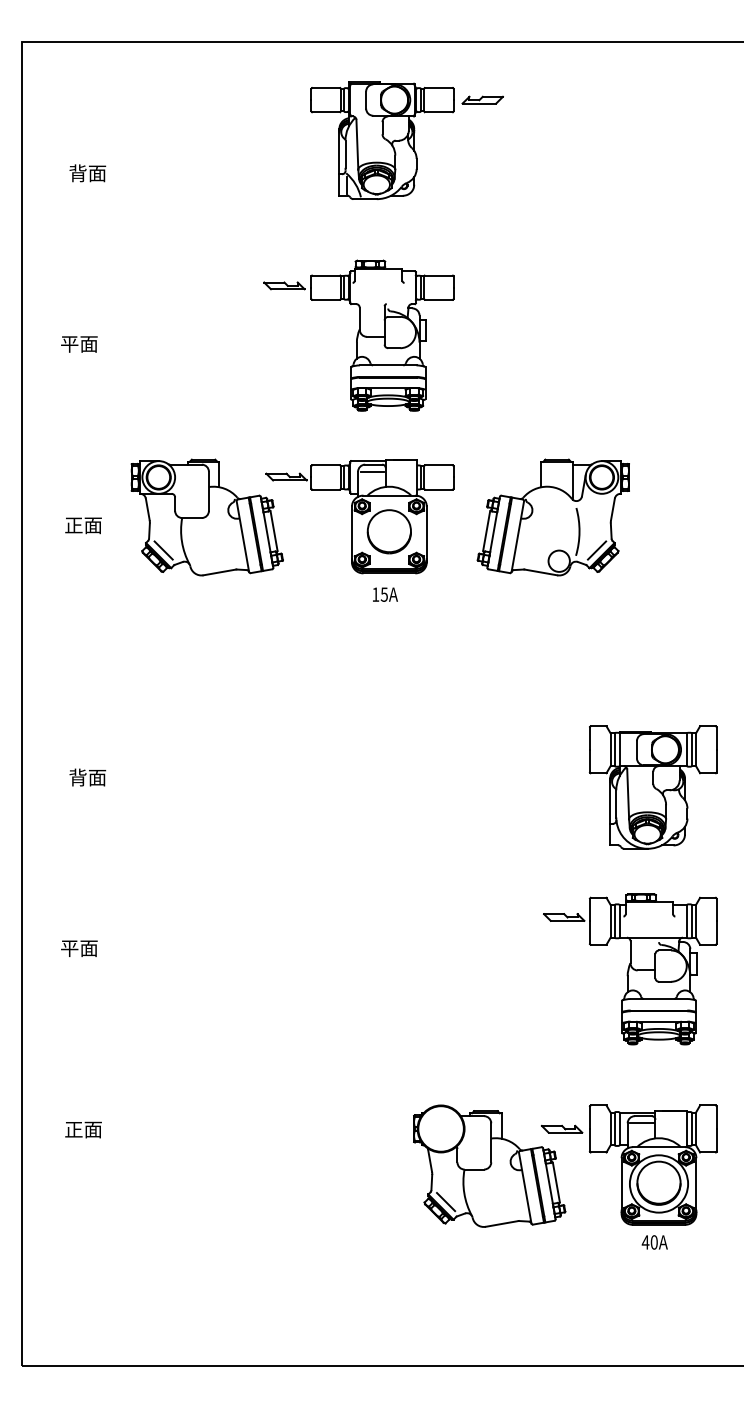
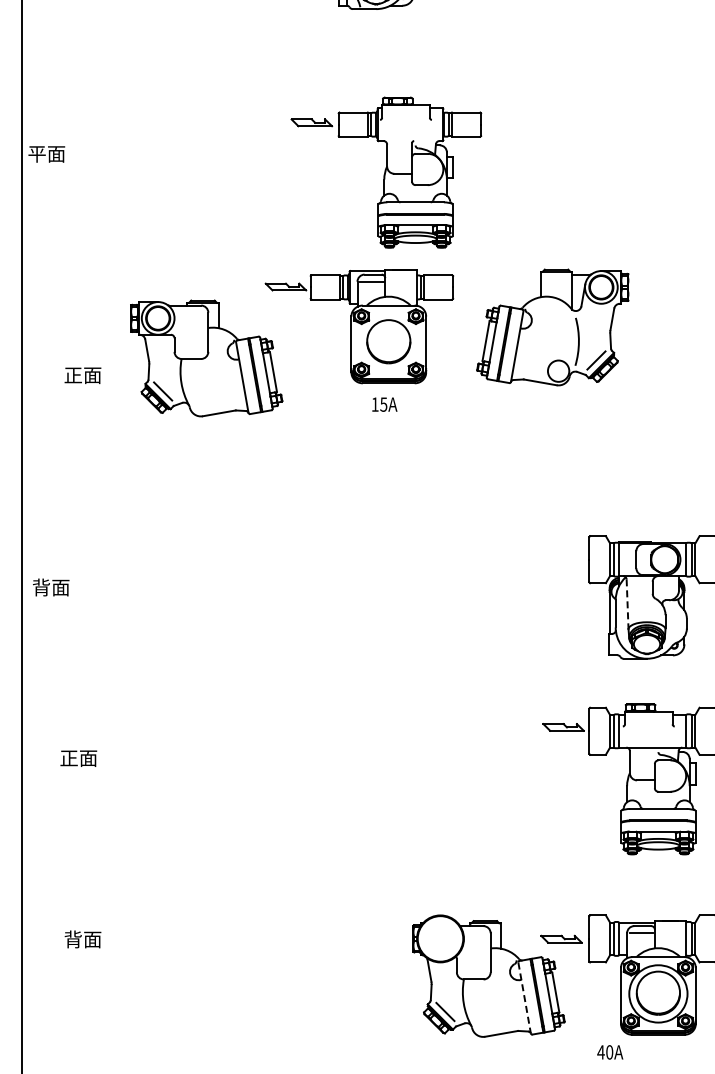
part: (358, 335) -> (385, 172), moved
text: (79, 344) -> (46, 154), moved
part: (206, 517) -> (205, 358), moved
text: (83, 525) -> (82, 375), moved
text: (87, 777) -> (50, 587), moved
line: (628, 794) -> (627, 604), solid -> dashed
text: (69, 948) -> (68, 758), 平面 -> 正面
text: (73, 1129) -> (72, 939), 正面 -> 背面
line: (525, 1188) -> (524, 998), solid -> dashed
text: (654, 1242) -> (609, 1052), moved

